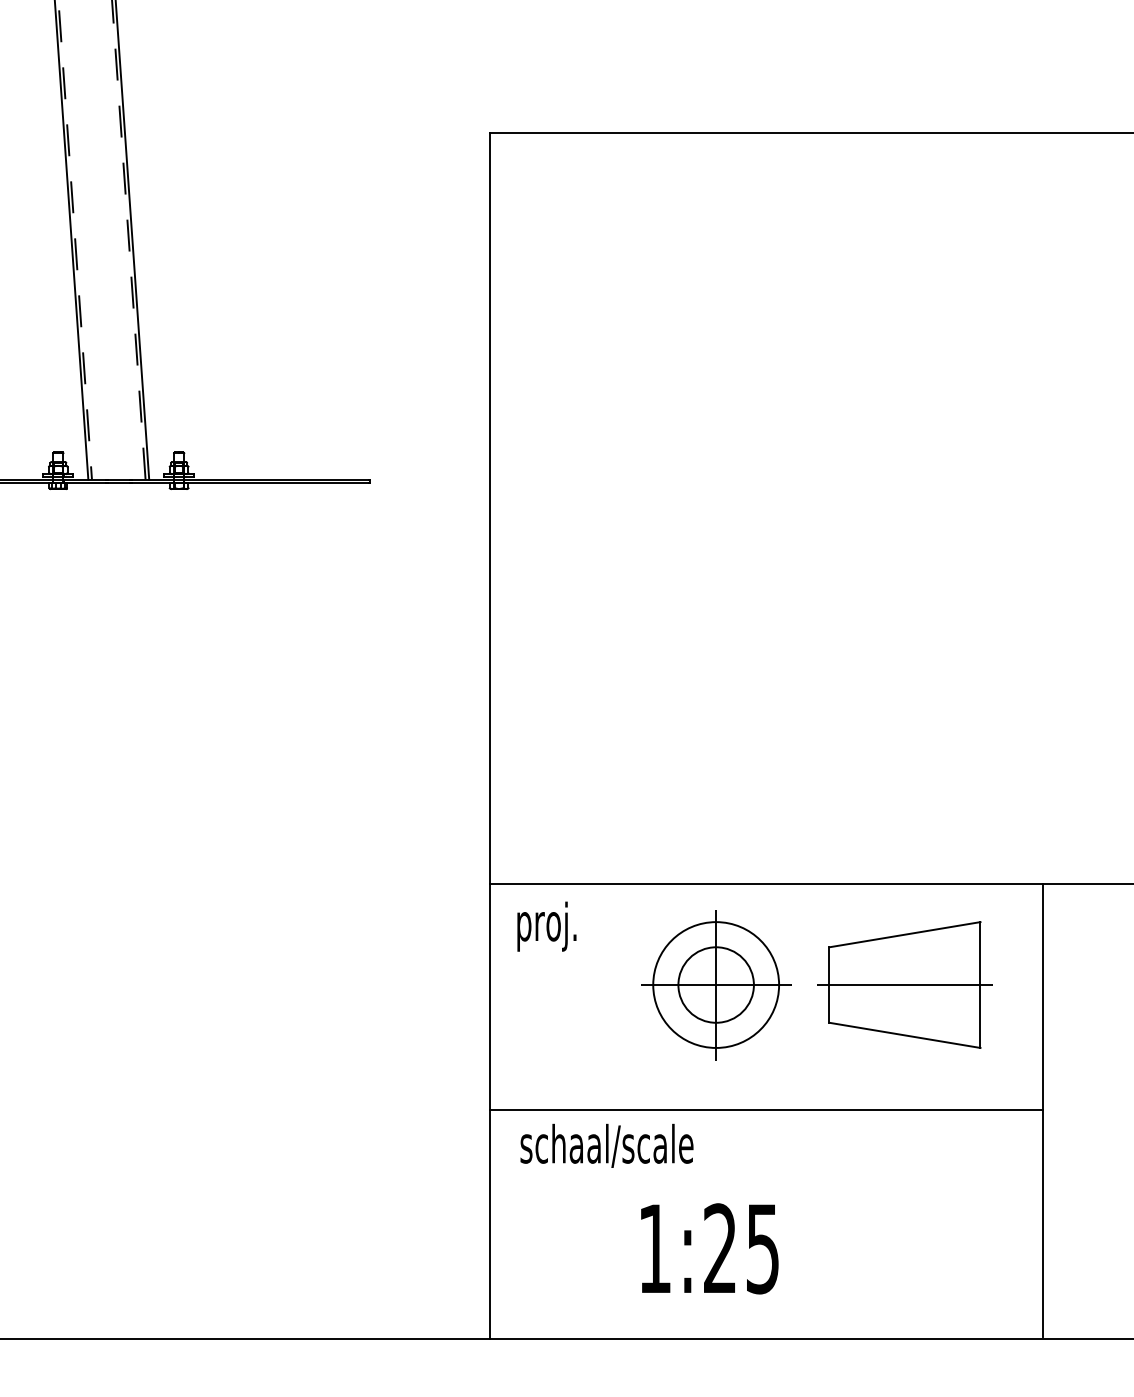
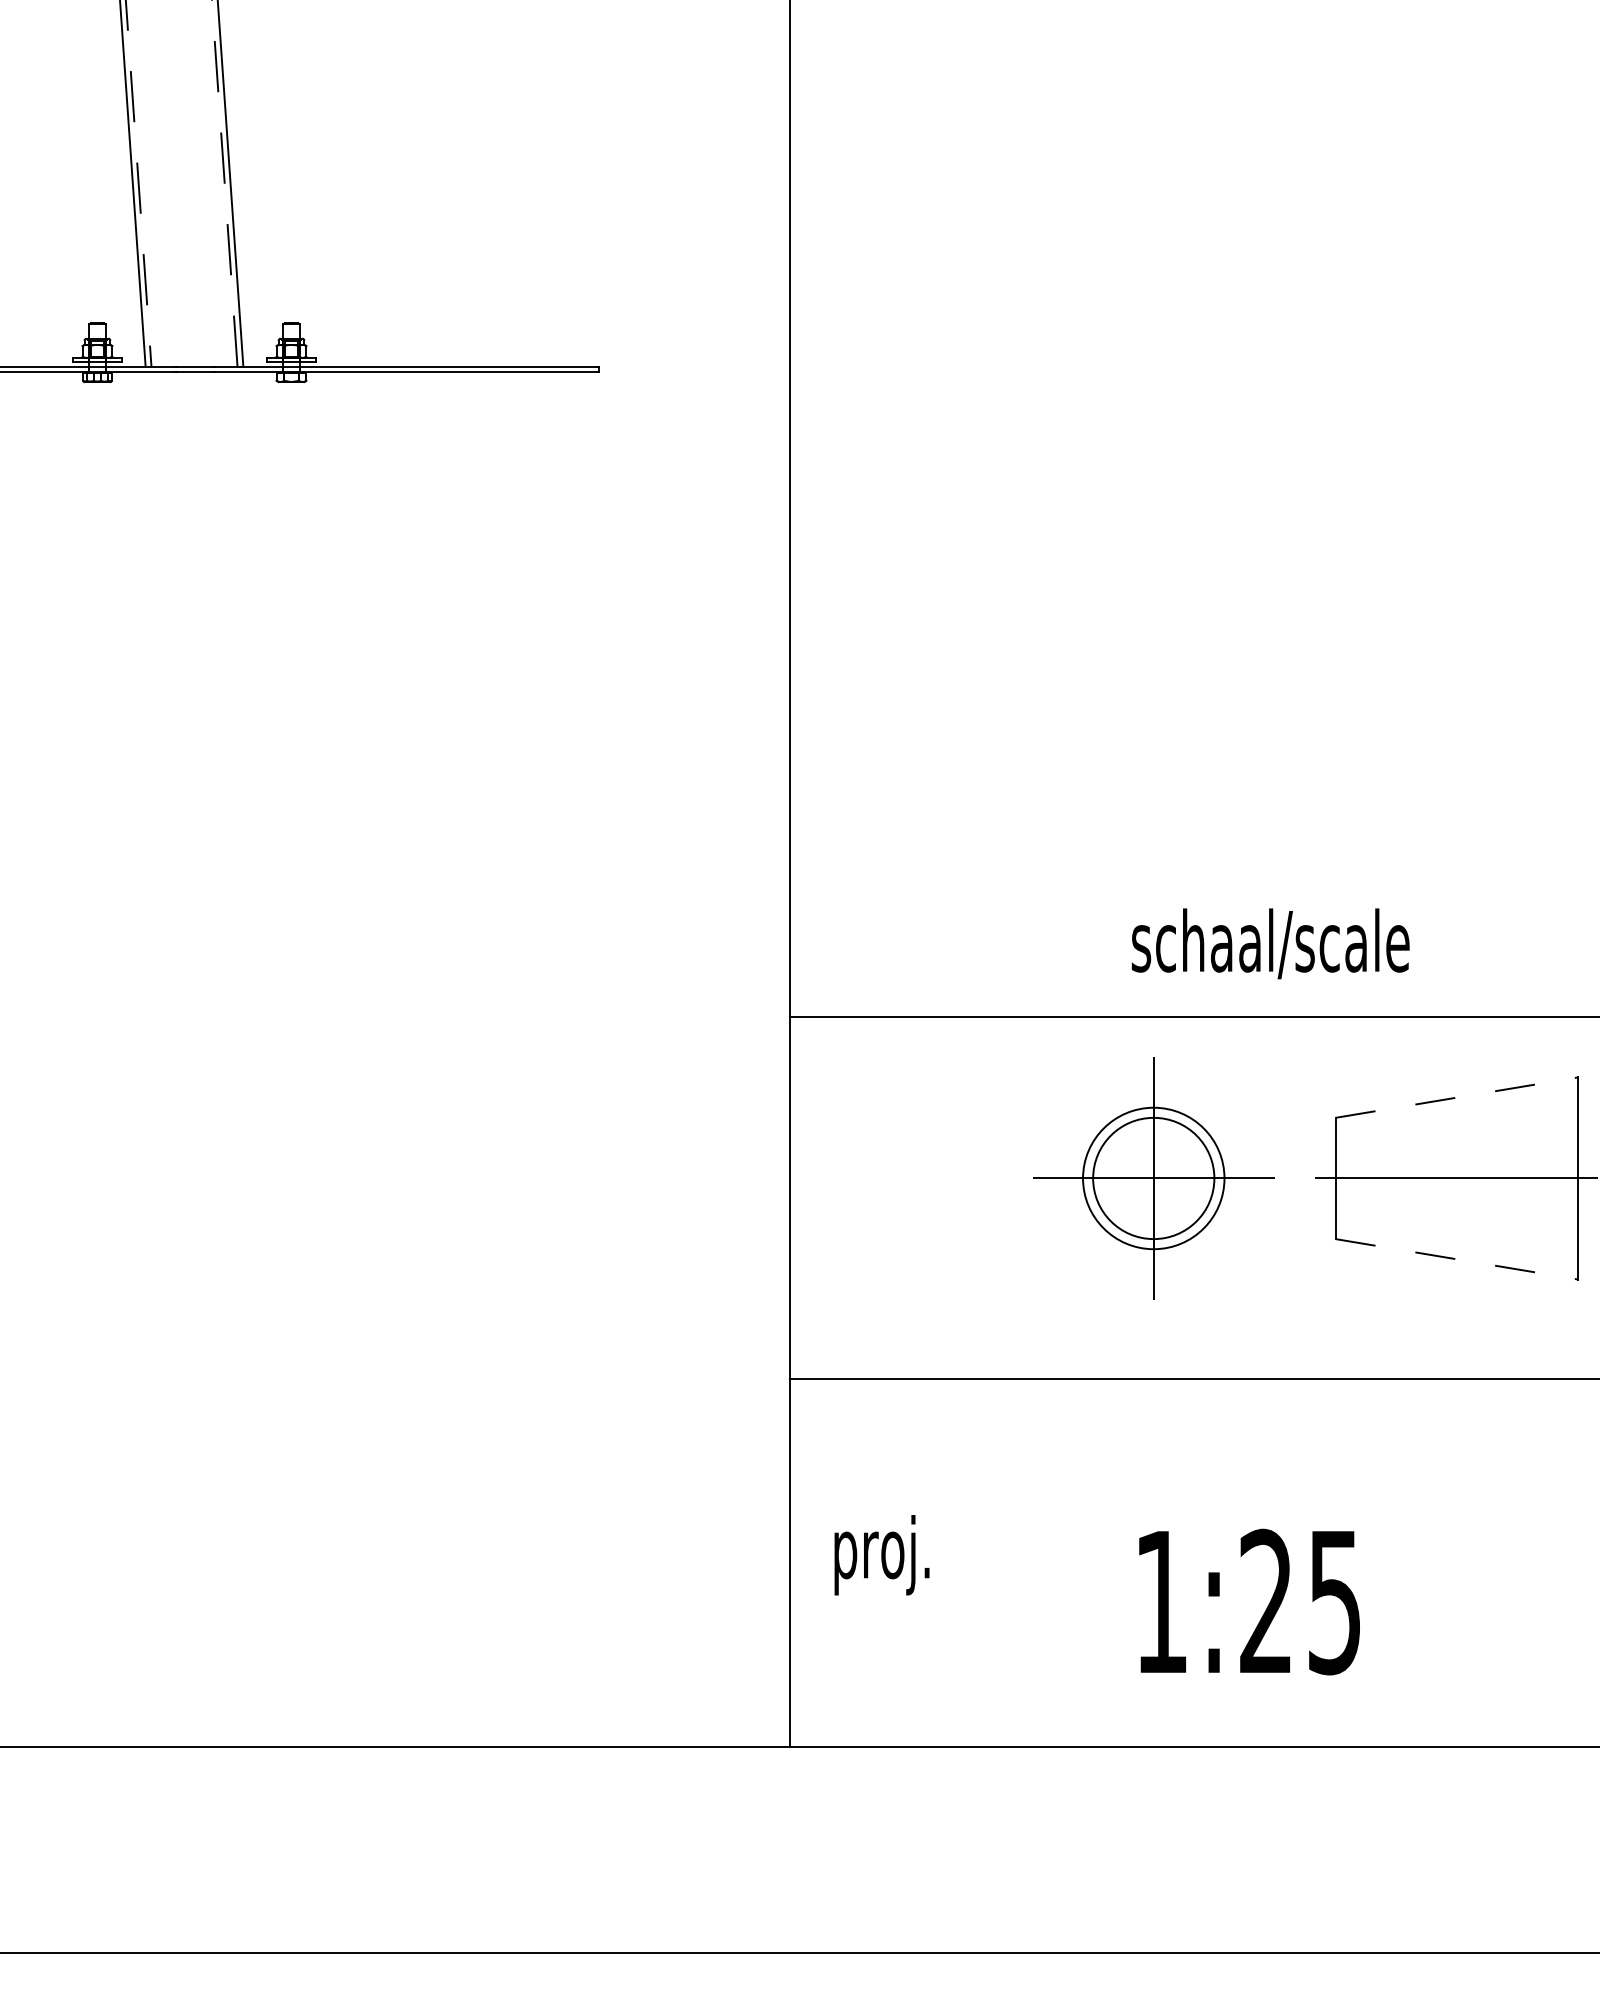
text: (546, 926) -> (881, 1554), moved
line: (904, 934) -> (1456, 1097), solid -> dashed
circle: (716, 984) -> (1154, 1177), size x0.7
line: (904, 1035) -> (1456, 1259), solid -> dashed
text: (606, 1145) -> (1269, 943), moved
text: (709, 1248) -> (1249, 1601), moved

